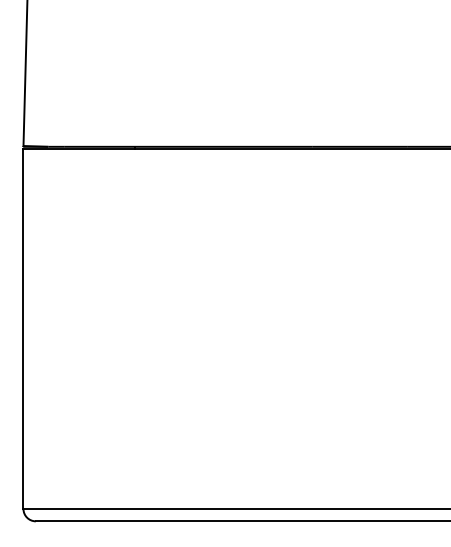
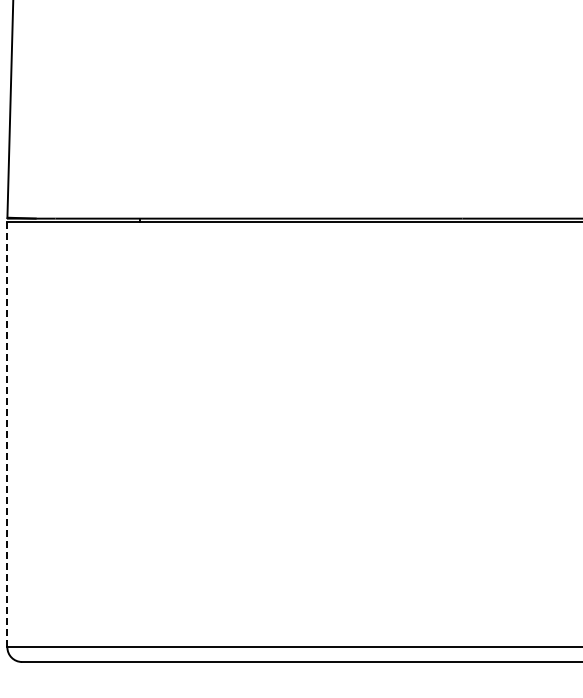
line: (23, 329) -> (7, 434), solid -> dashed

